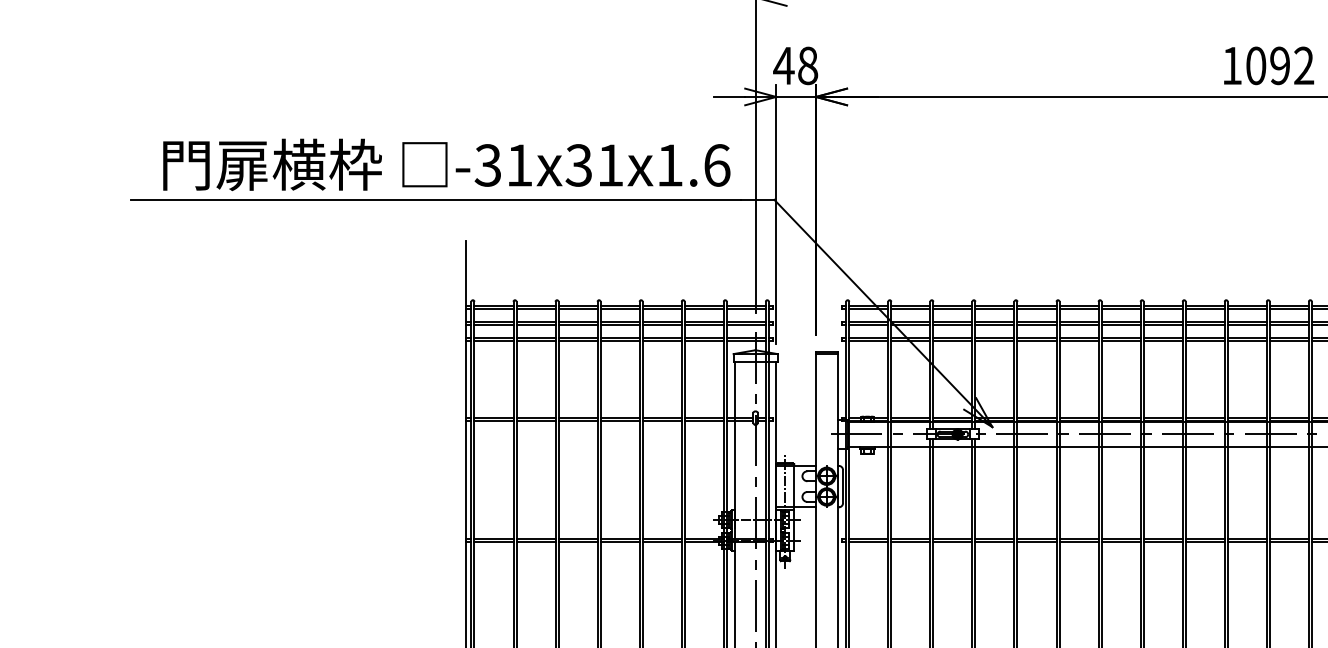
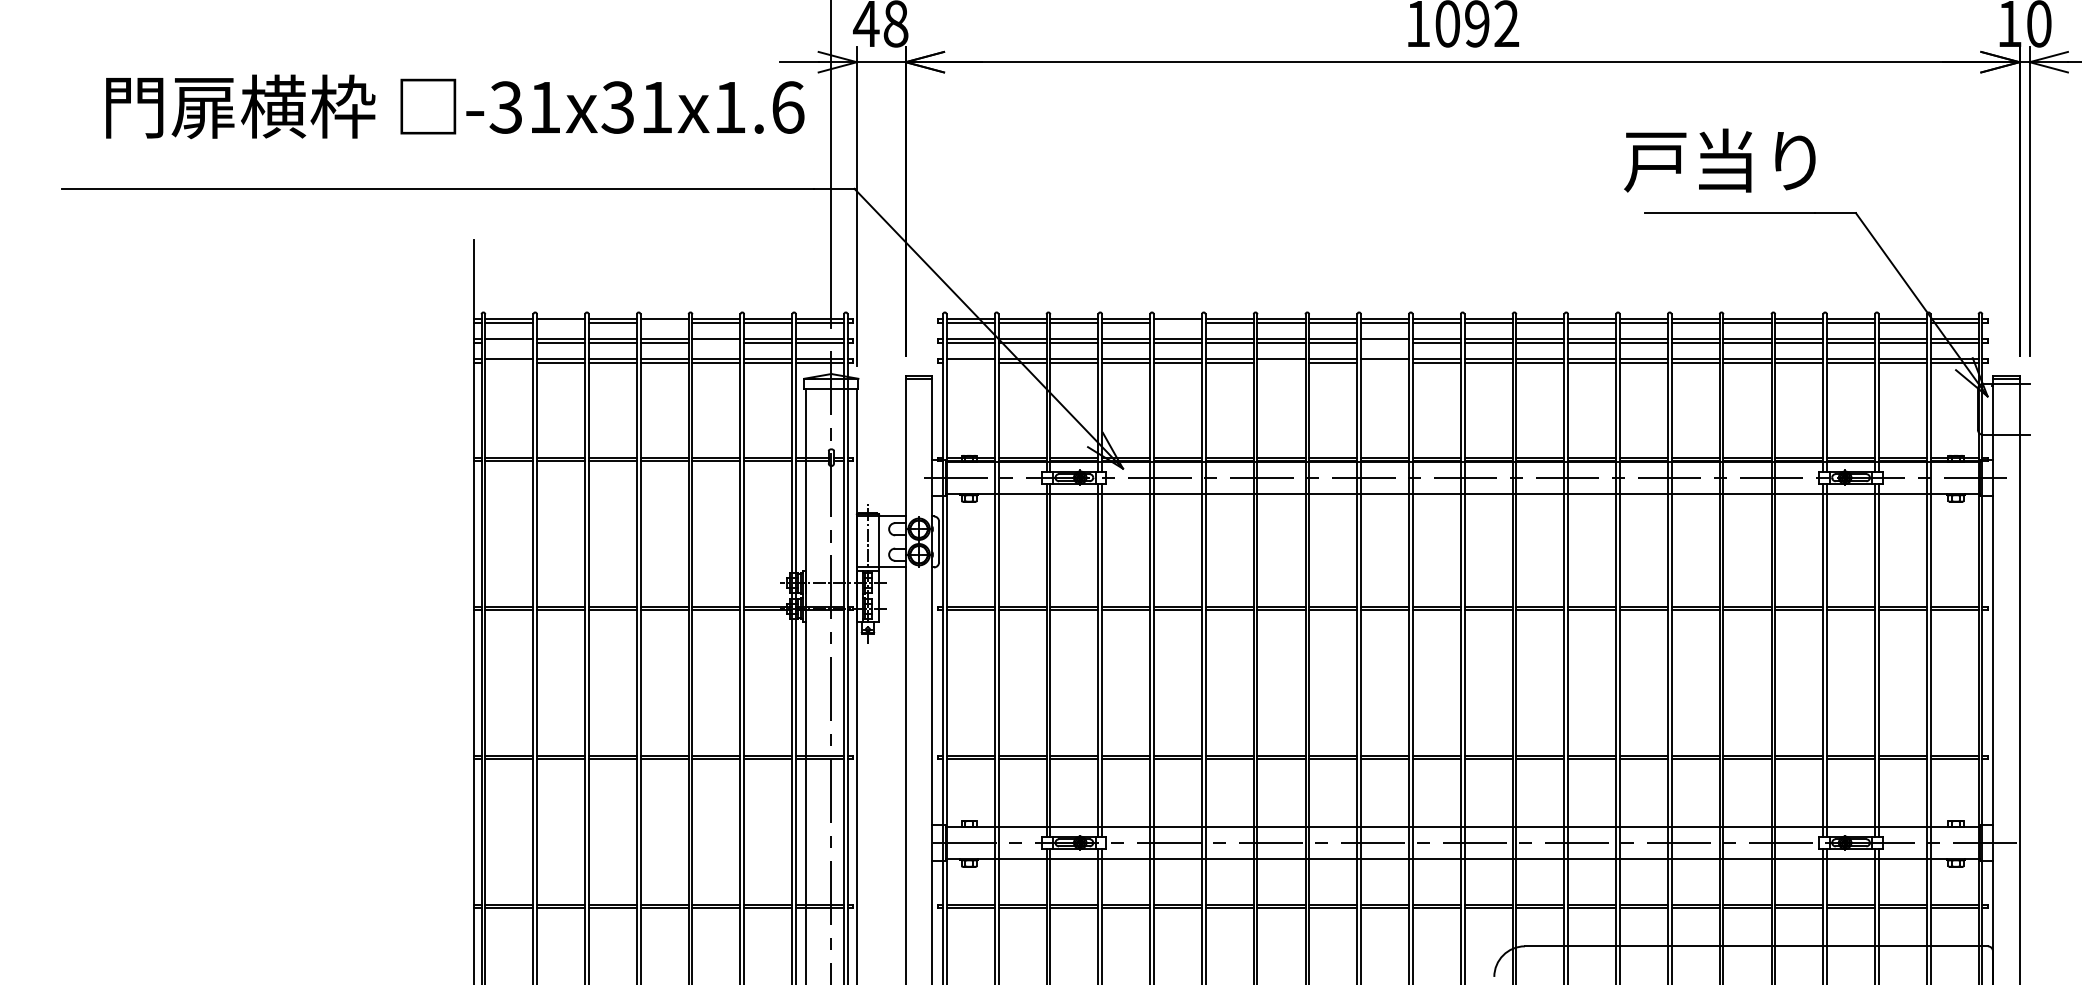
text: (447, 164) -> (455, 106), moved
line: (536, 308) -> (561, 322), removed
line: (620, 308) -> (664, 322), removed
line: (1036, 308) -> (1177, 322), removed
line: (494, 324) -> (509, 342), removed
line: (662, 324) -> (716, 342), removed
line: (1204, 324) -> (1384, 342), removed
line: (494, 340) -> (509, 362), removed
line: (868, 340) -> (970, 362), removed
line: (1121, 340) -> (1281, 362), removed
line: (1204, 340) -> (1384, 362), removed

